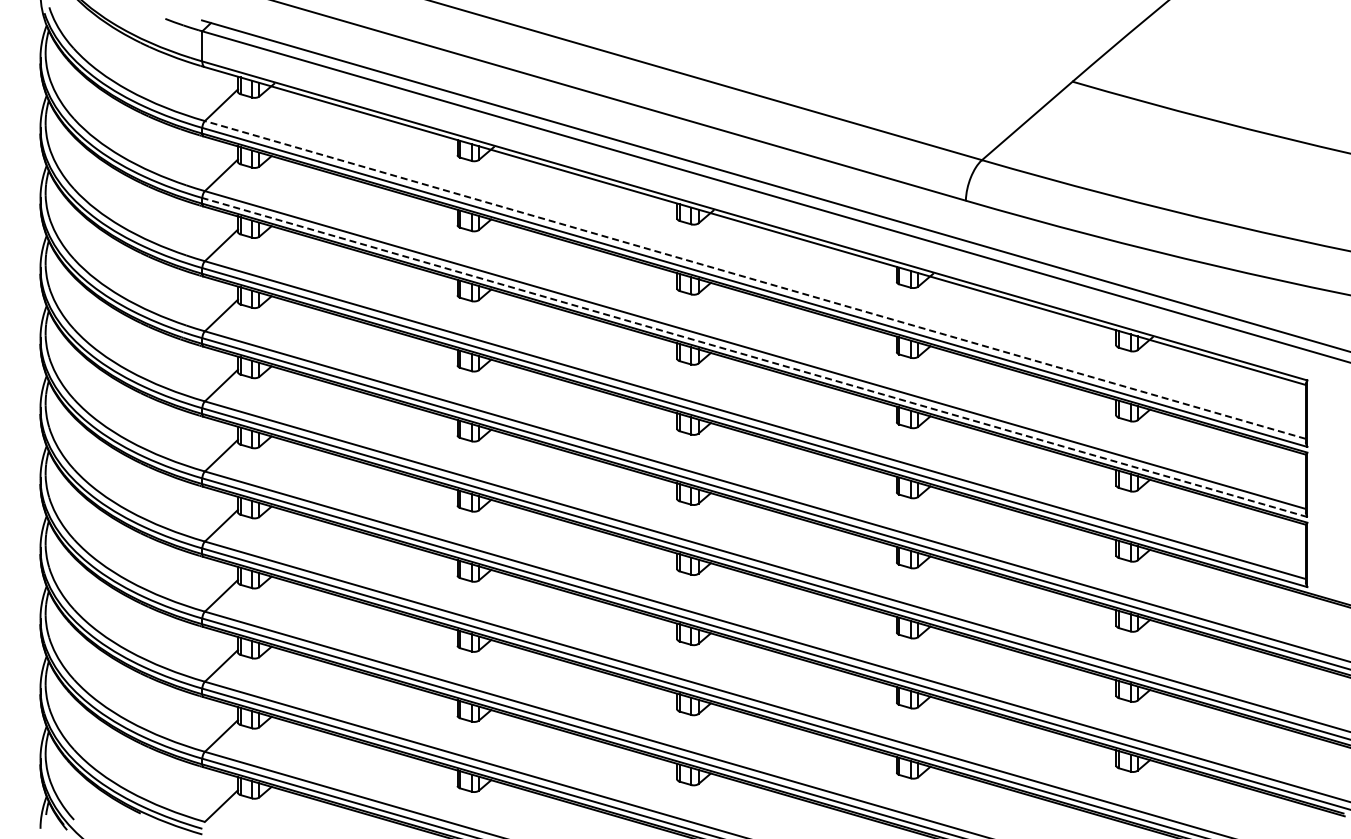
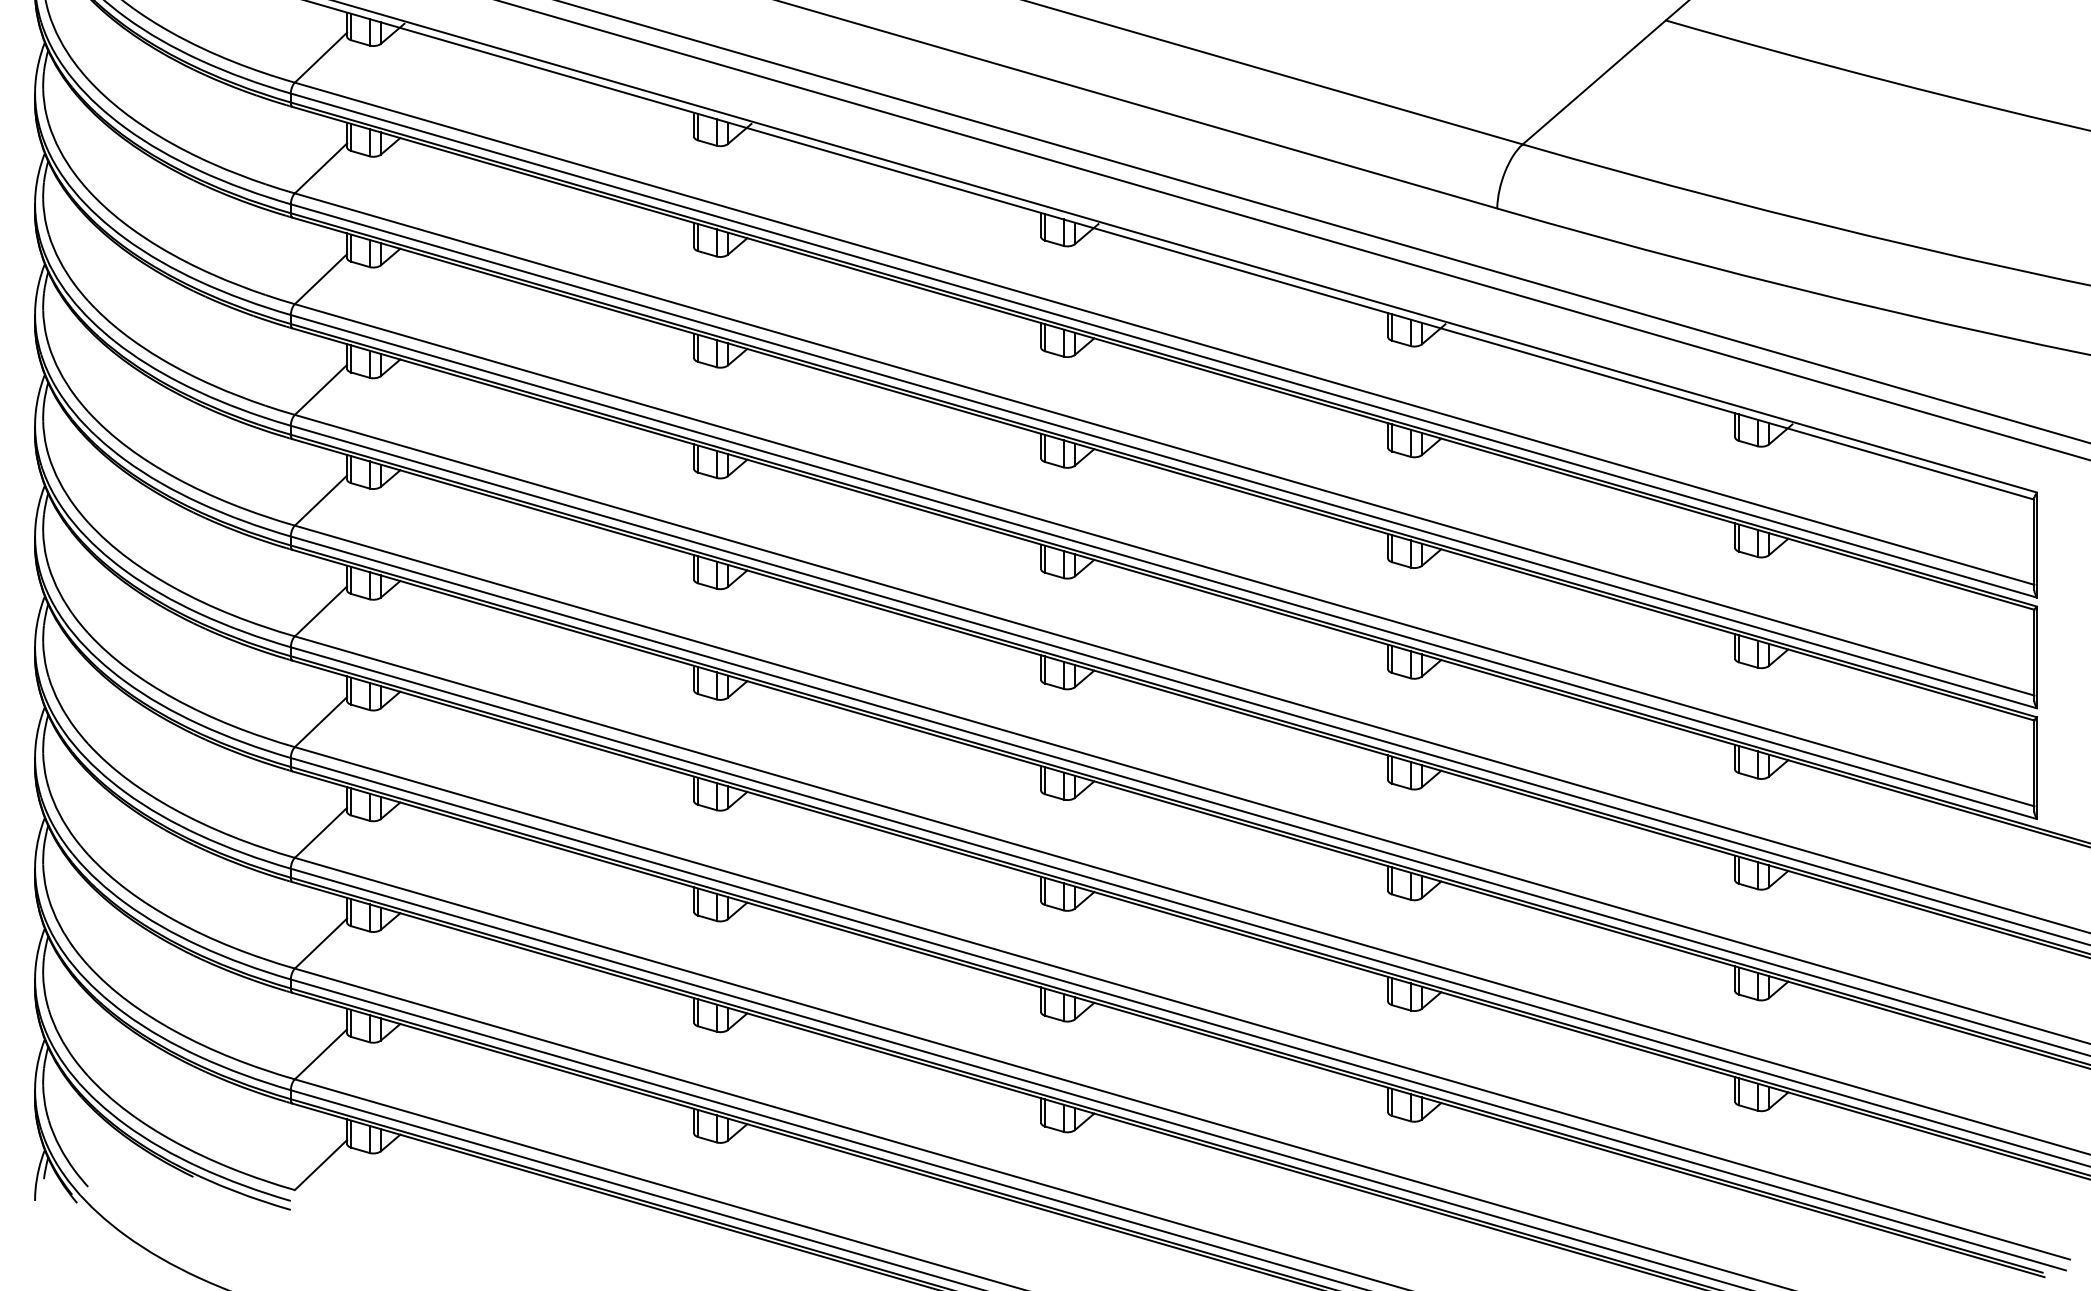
line: (755, 279) -> (1164, 333), dashed -> solid
line: (754, 357) -> (1163, 456), dashed -> solid

